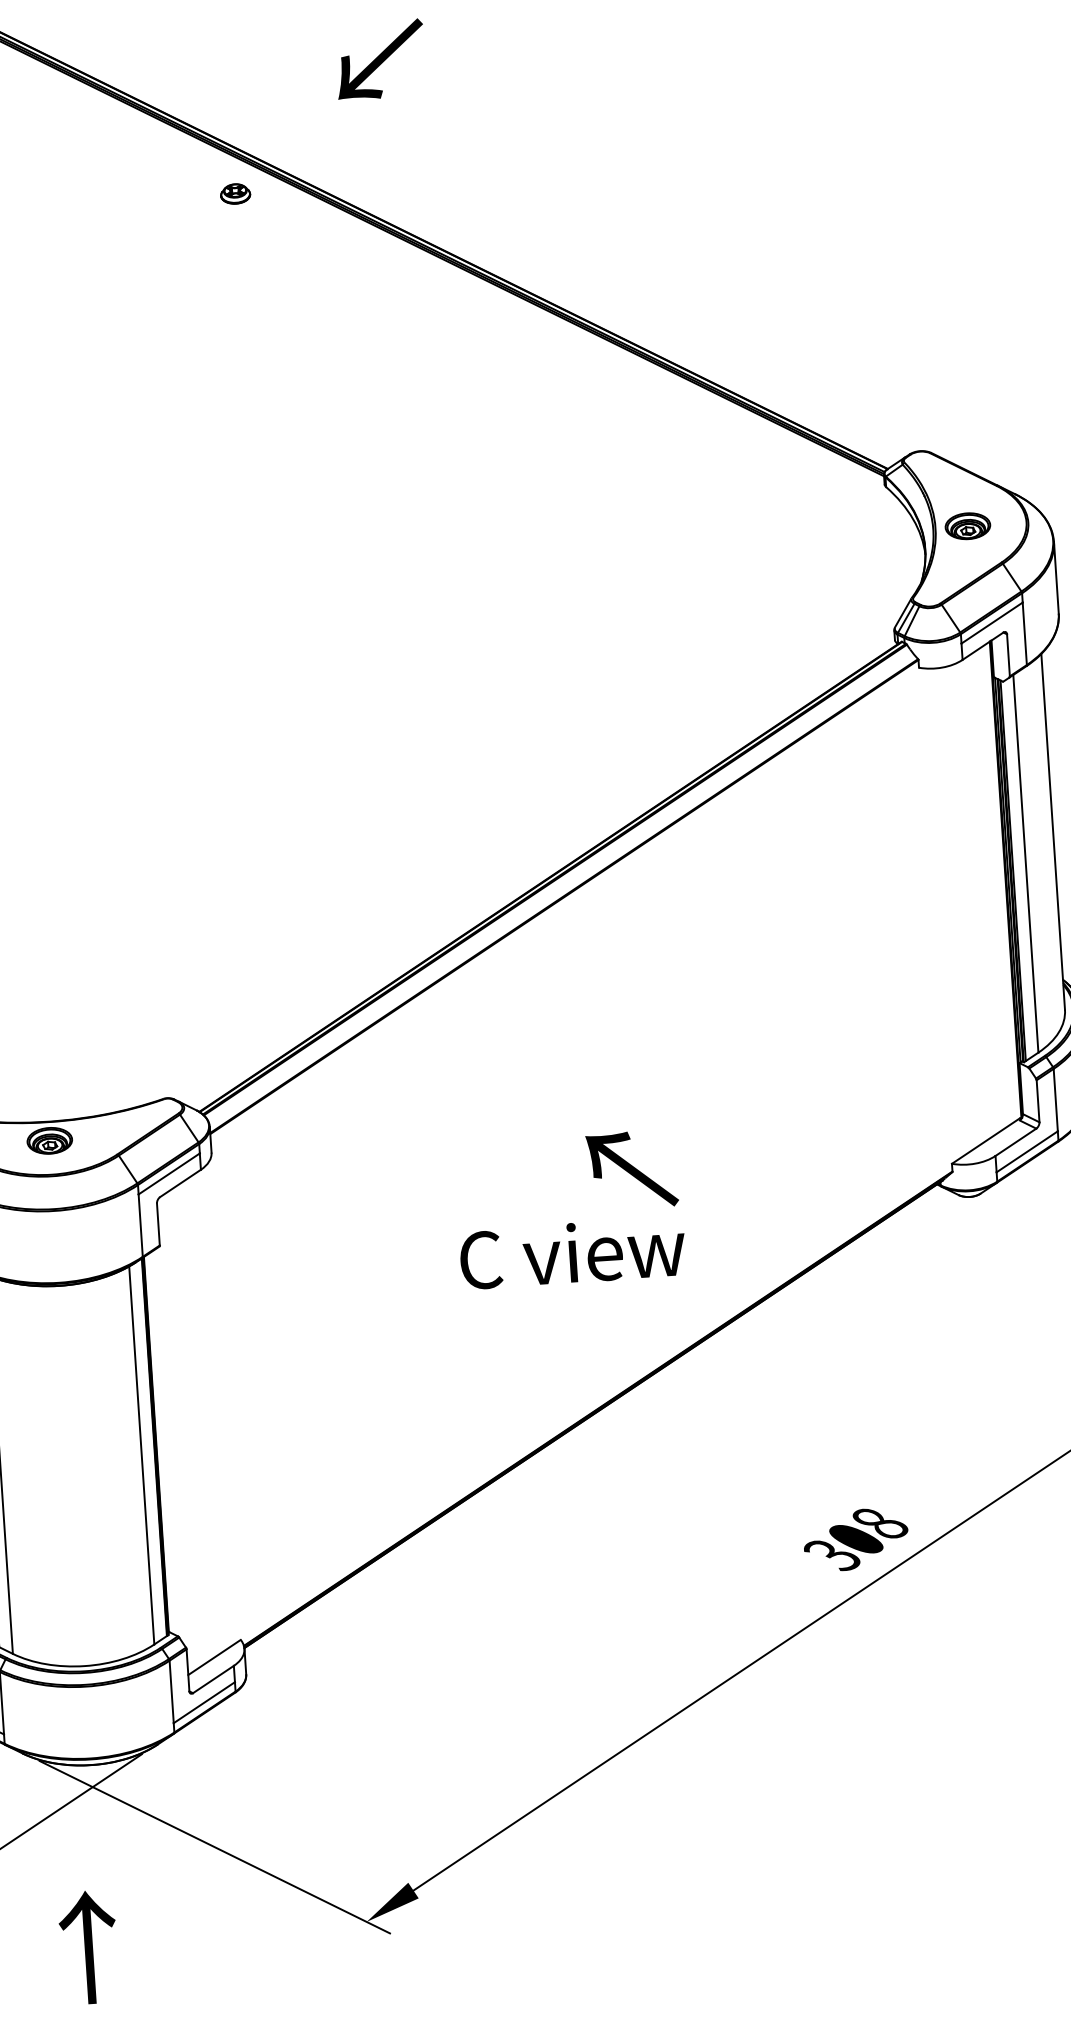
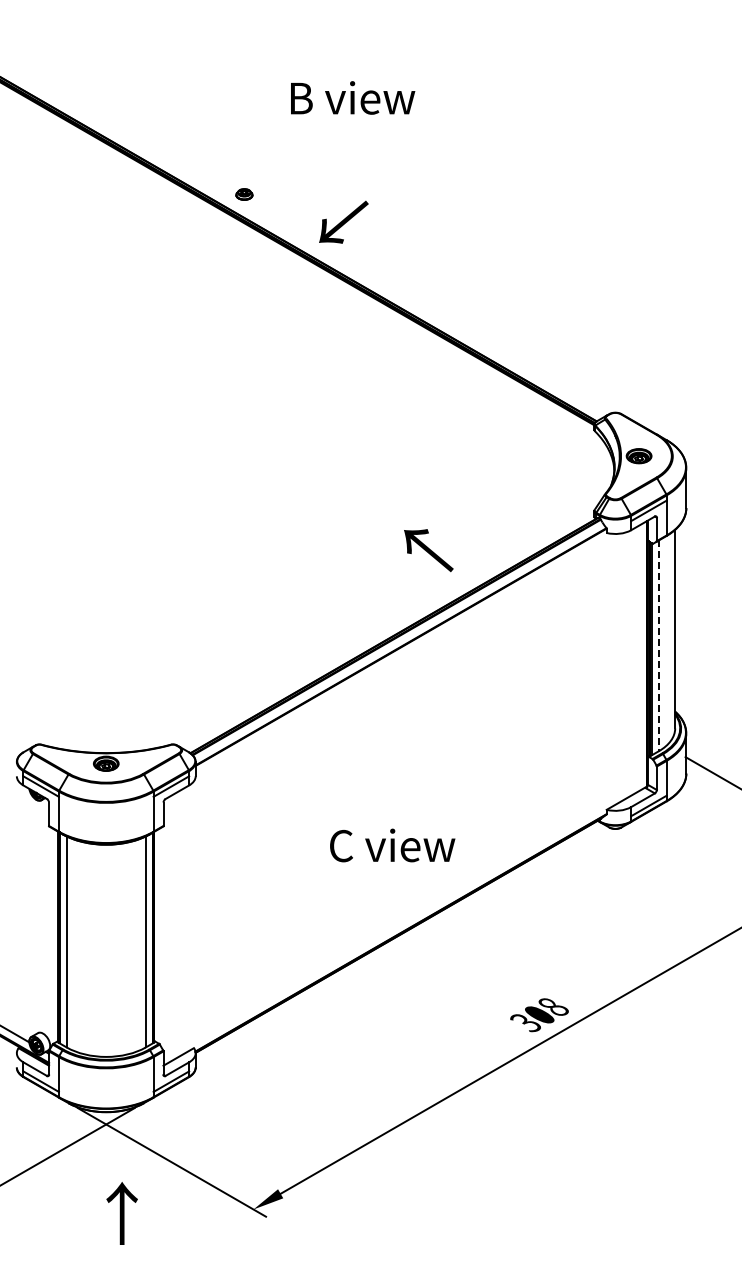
text: (379, 58) -> (343, 221), moved
part: (235, 193) -> (244, 194), moved
line: (1025, 864) -> (658, 646), solid -> dashed
text: (631, 1170) -> (428, 550), moved
text: (87, 1947) -> (121, 1213), moved

